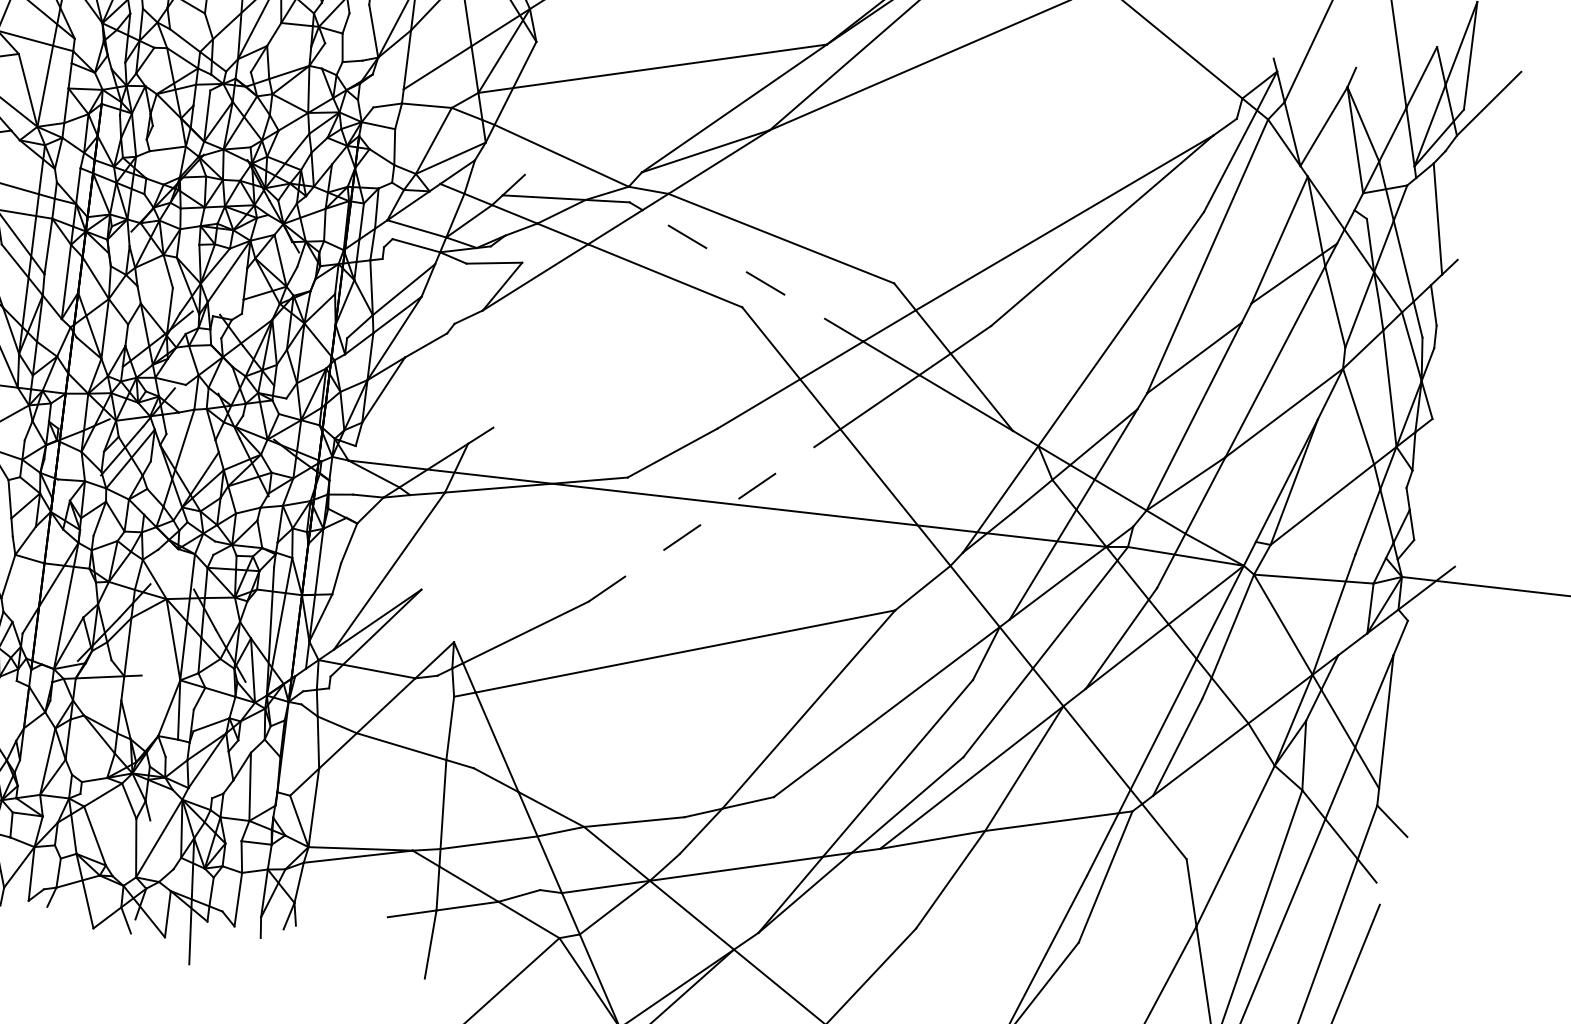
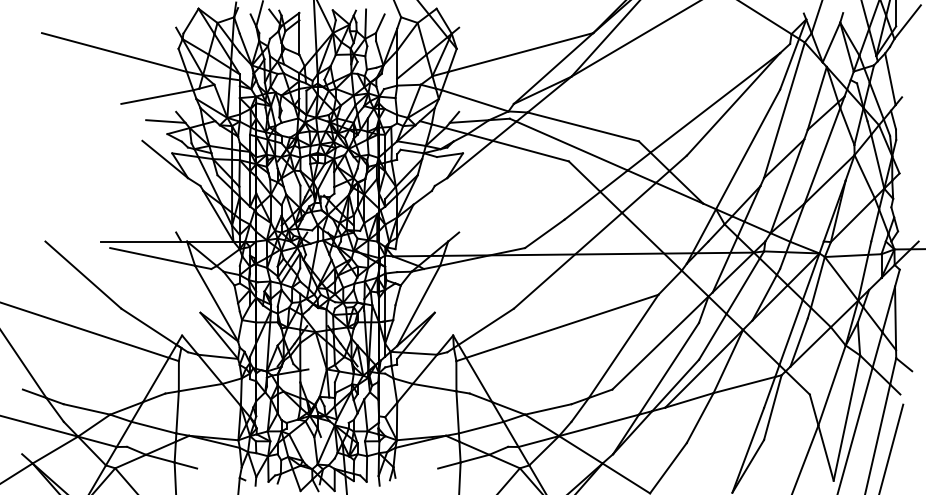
line: (753, 276) -> (572, 146), dashed -> solid
line: (715, 514) -> (568, 260), dashed -> solid

